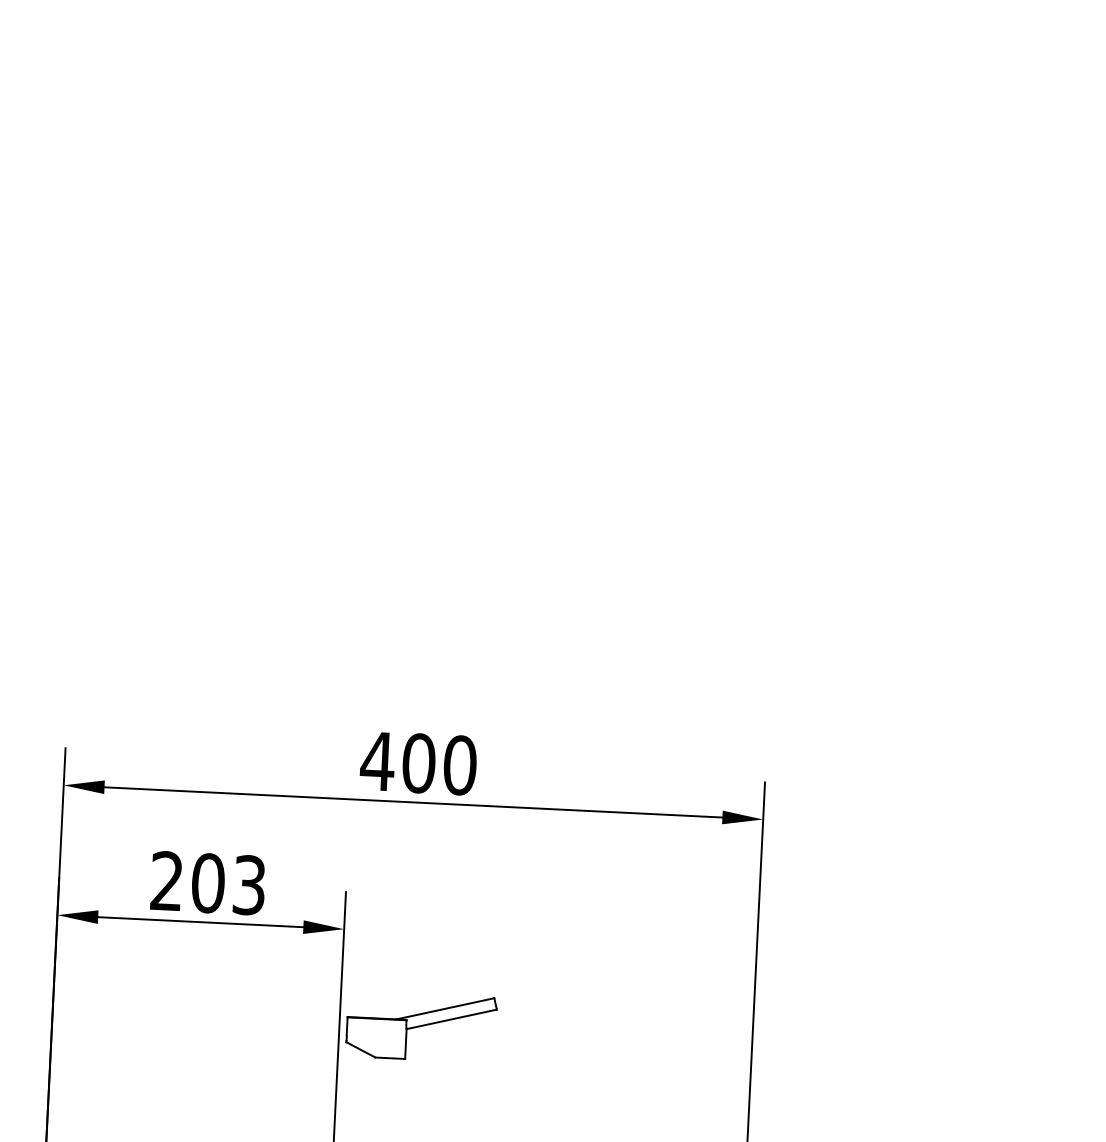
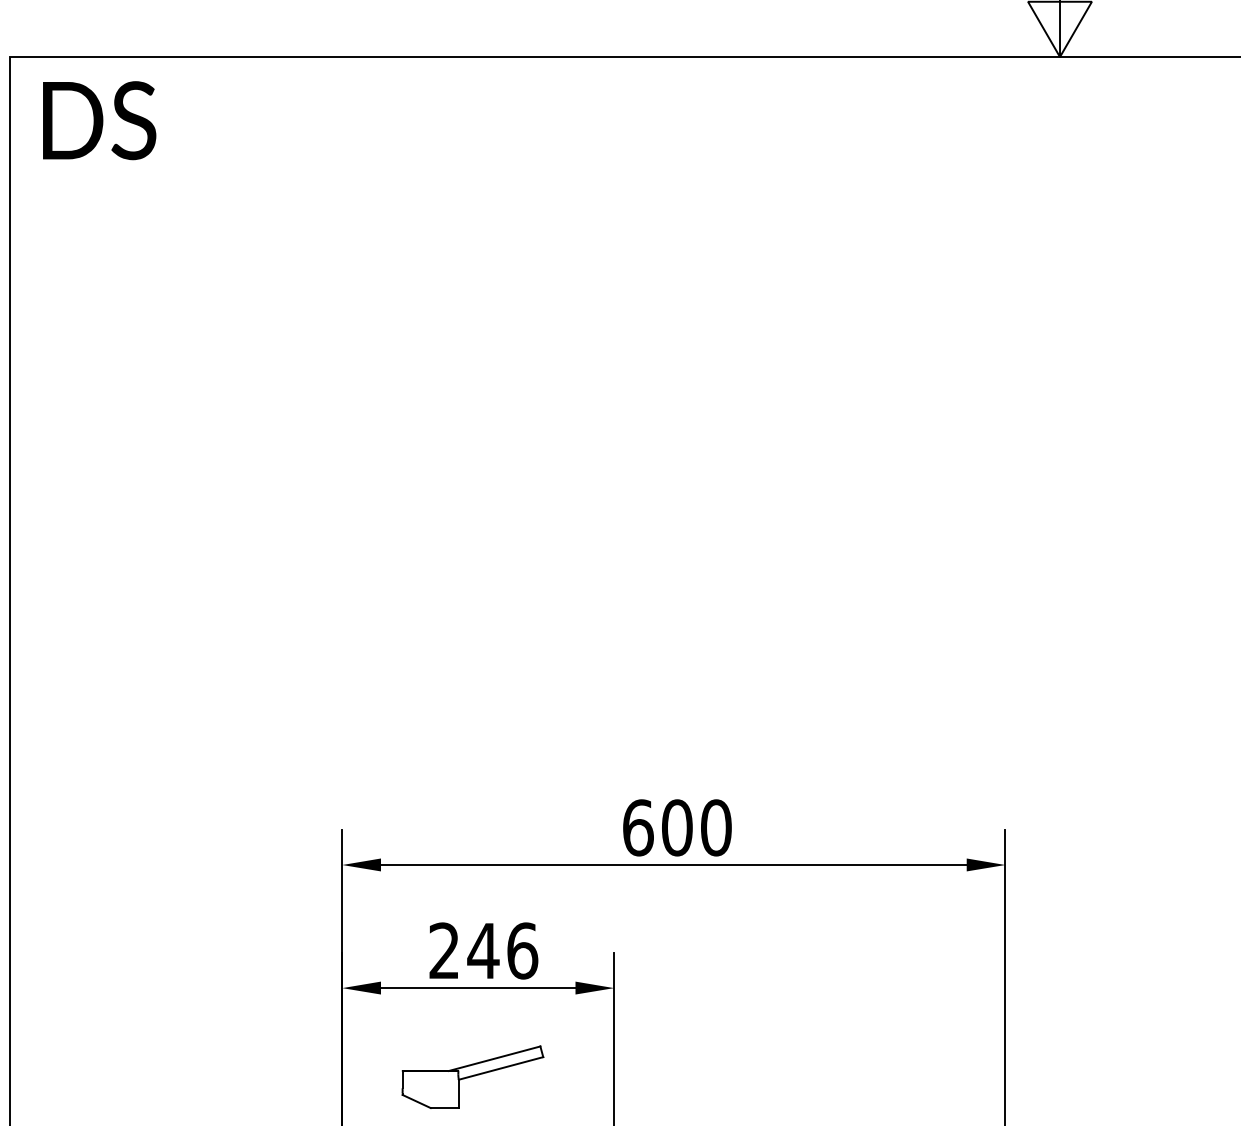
text: (377, 760) -> (637, 827), 400 -> 600
text: (228, 883) -> (502, 950), 203 -> 246
part: (421, 1026) -> (472, 1076), moved

